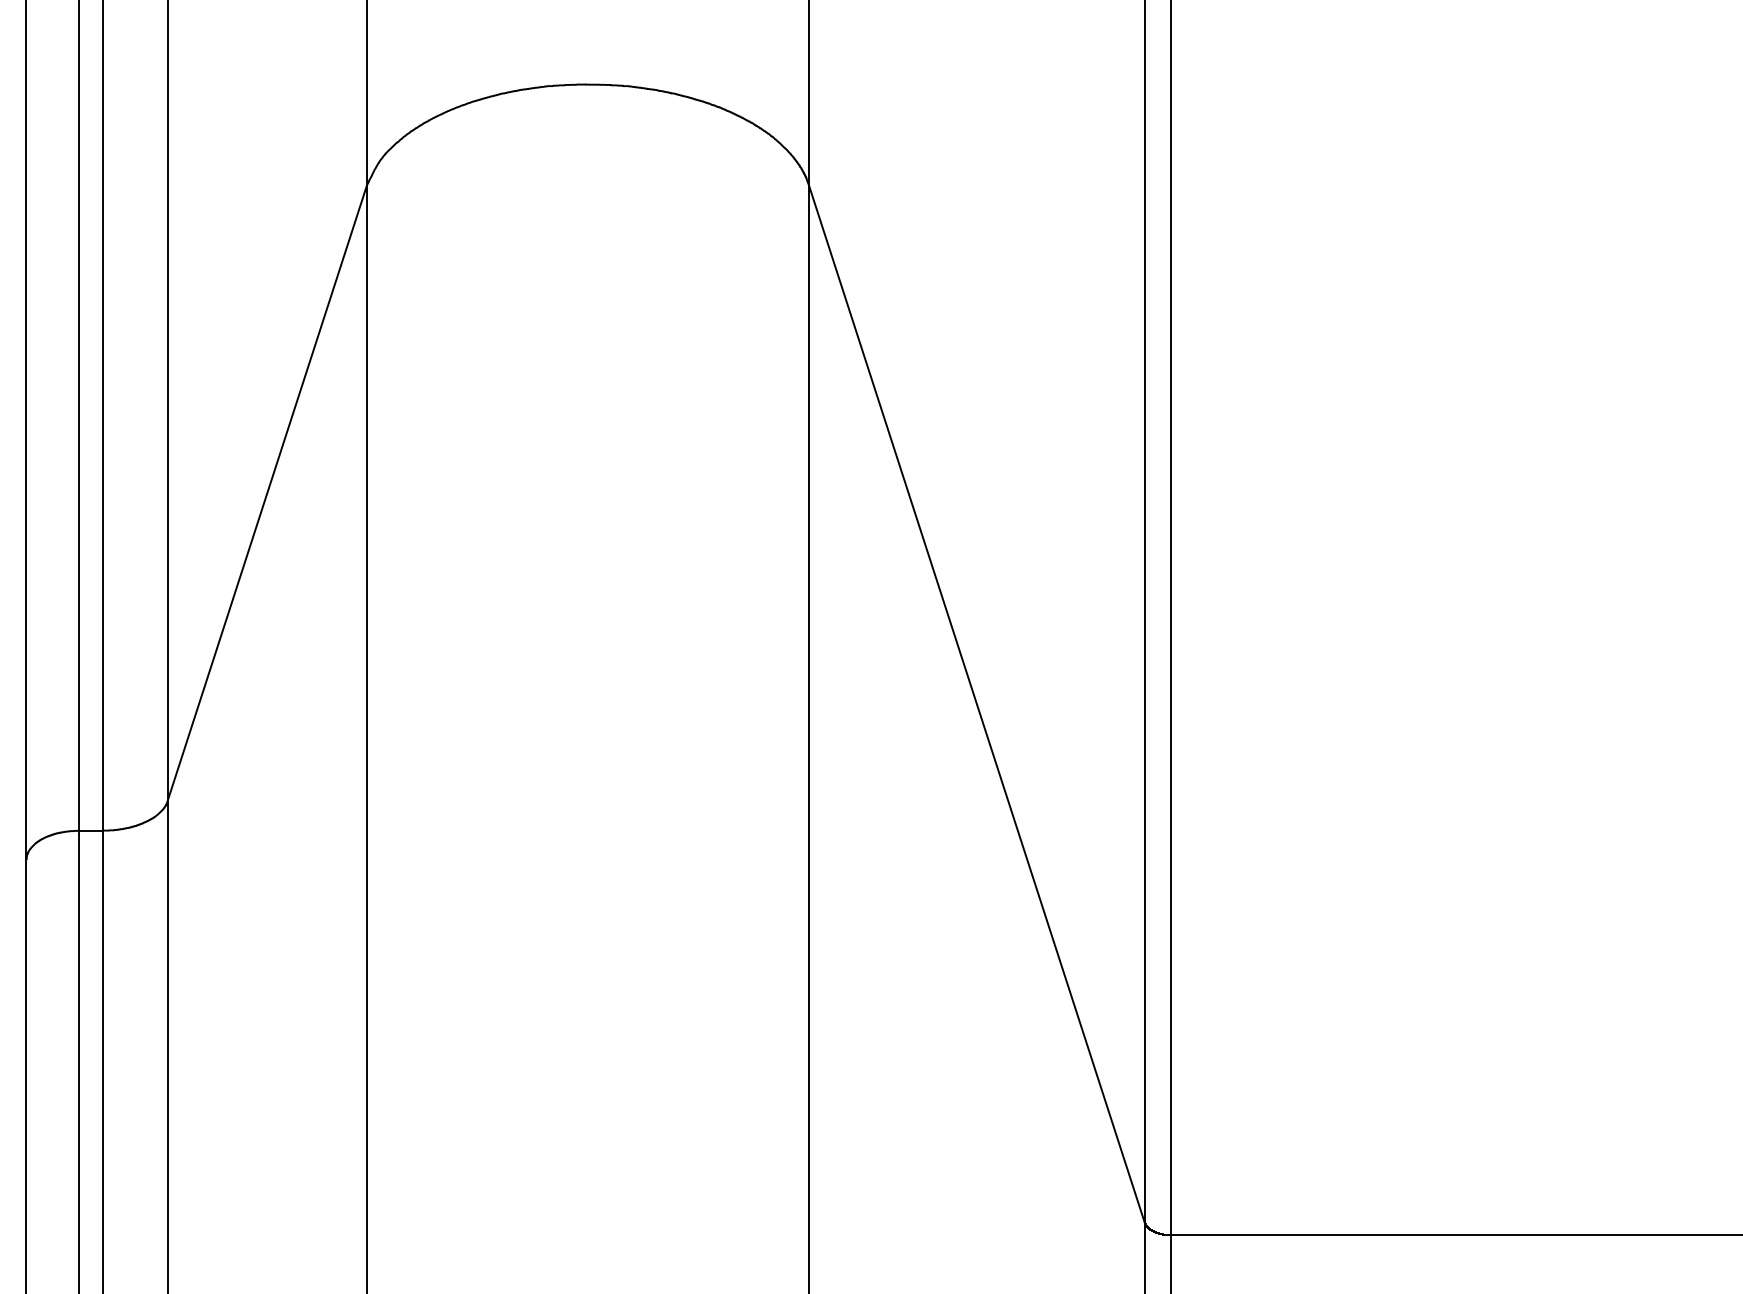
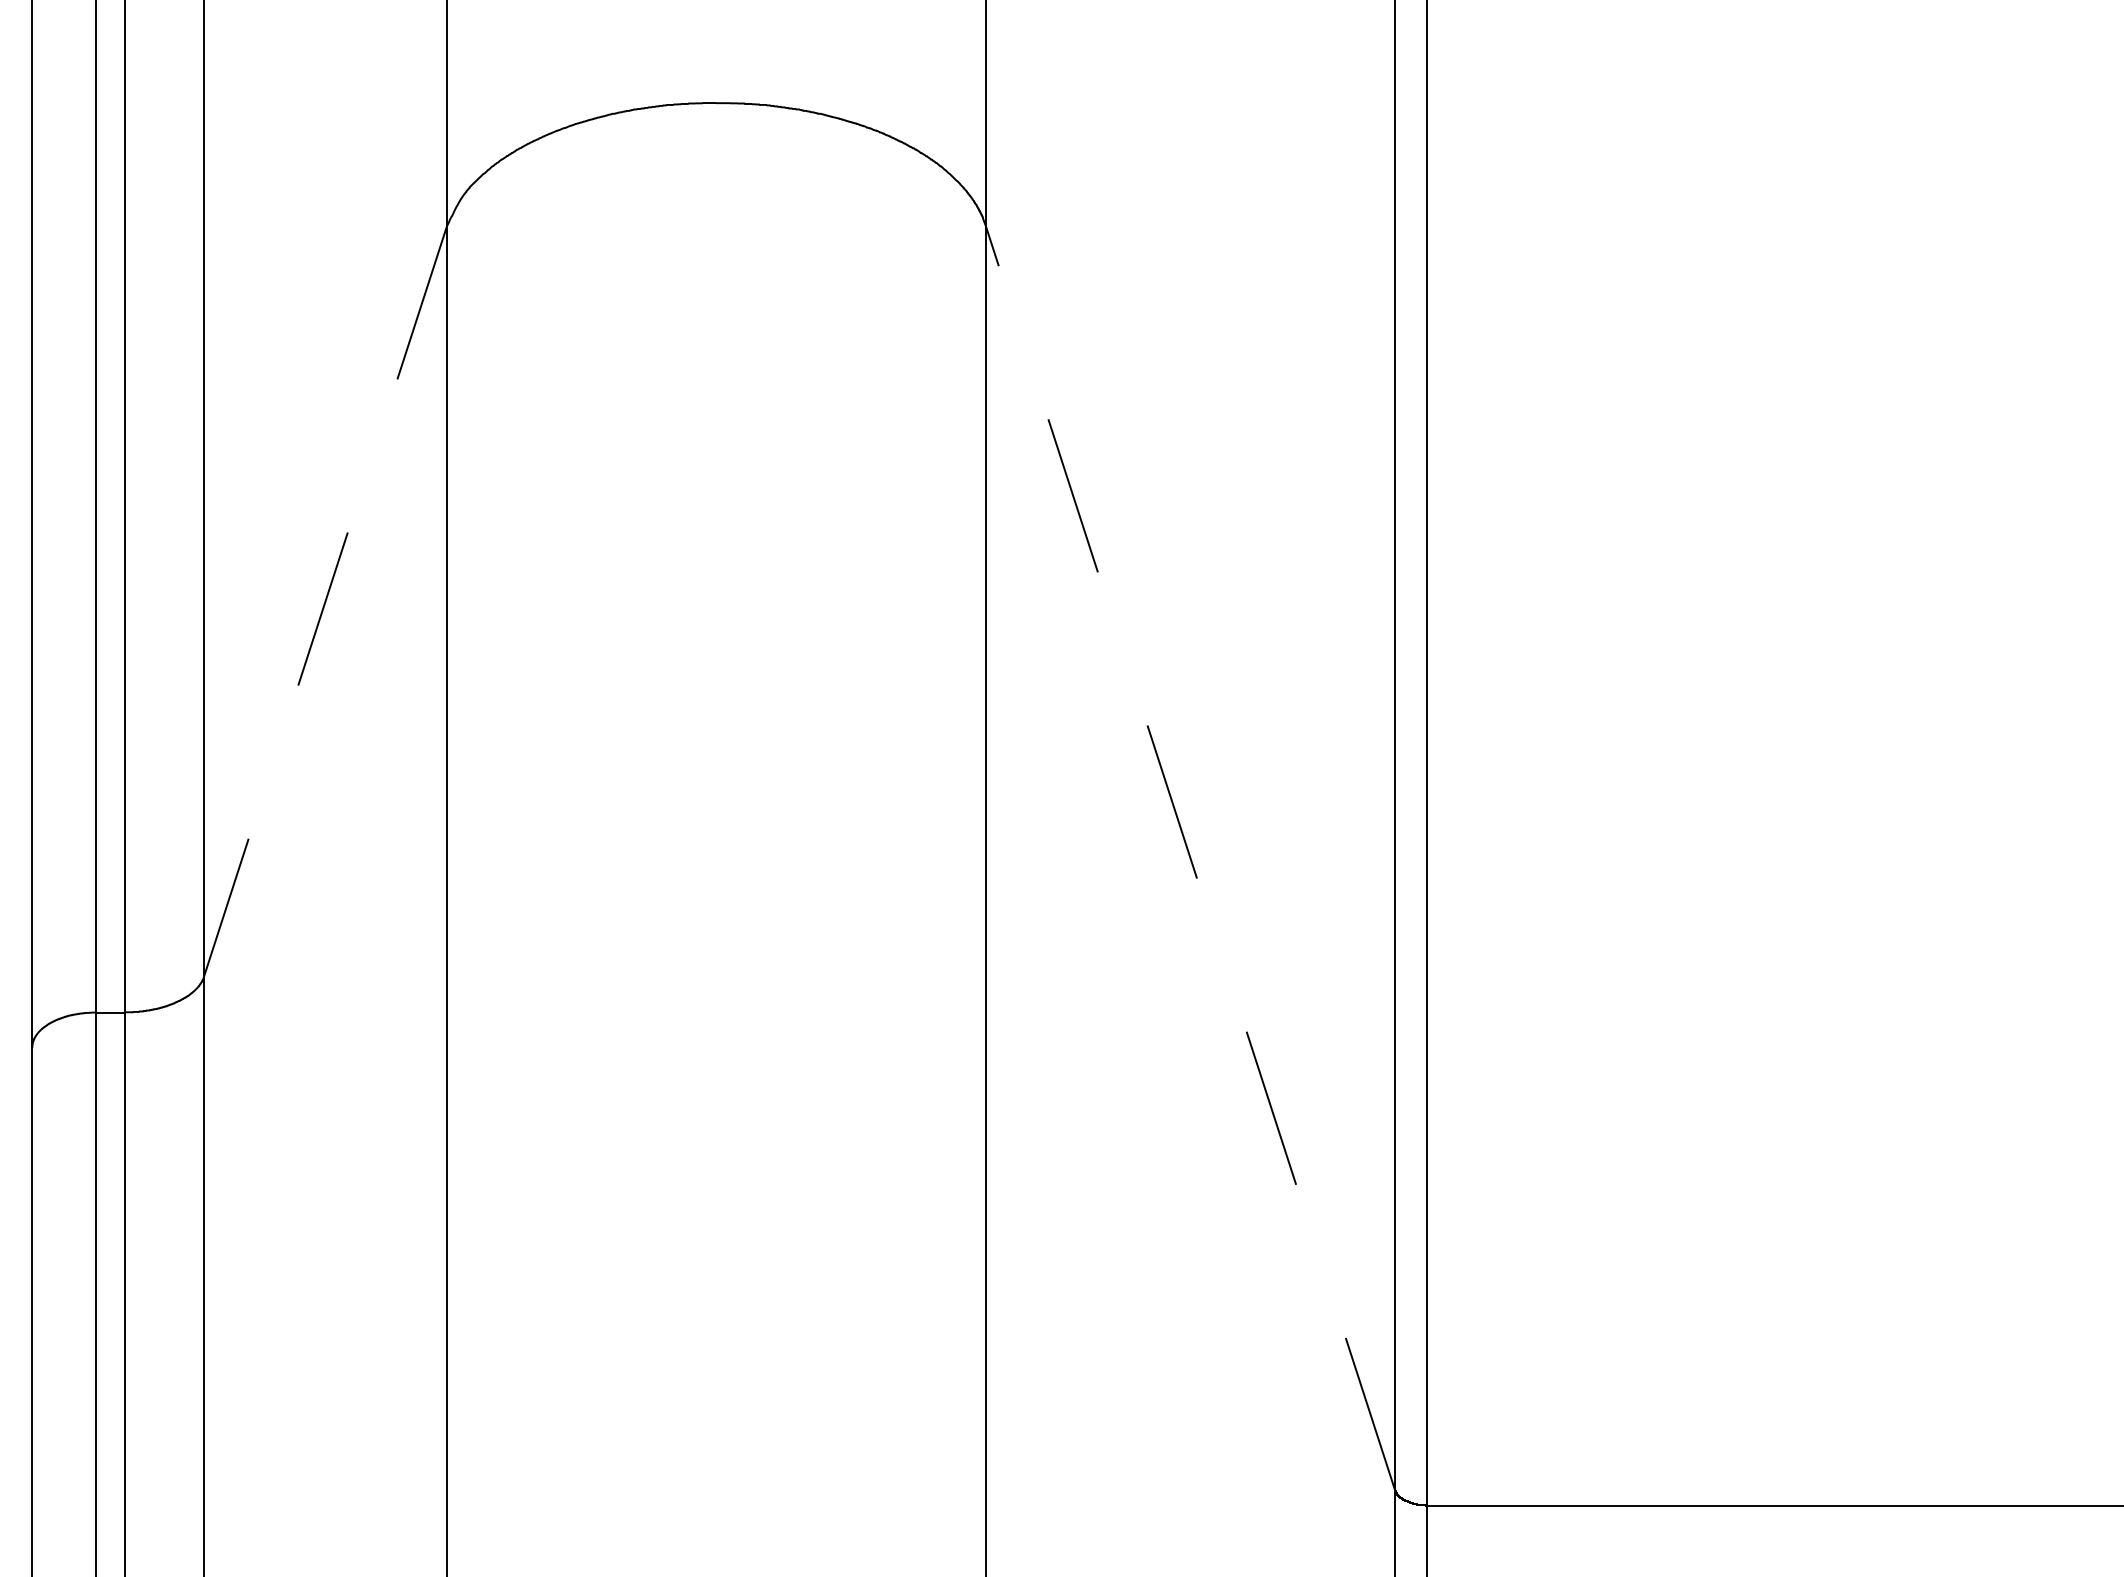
line: (267, 493) -> (325, 601), solid -> dashed
line: (976, 704) -> (1190, 858), solid -> dashed

